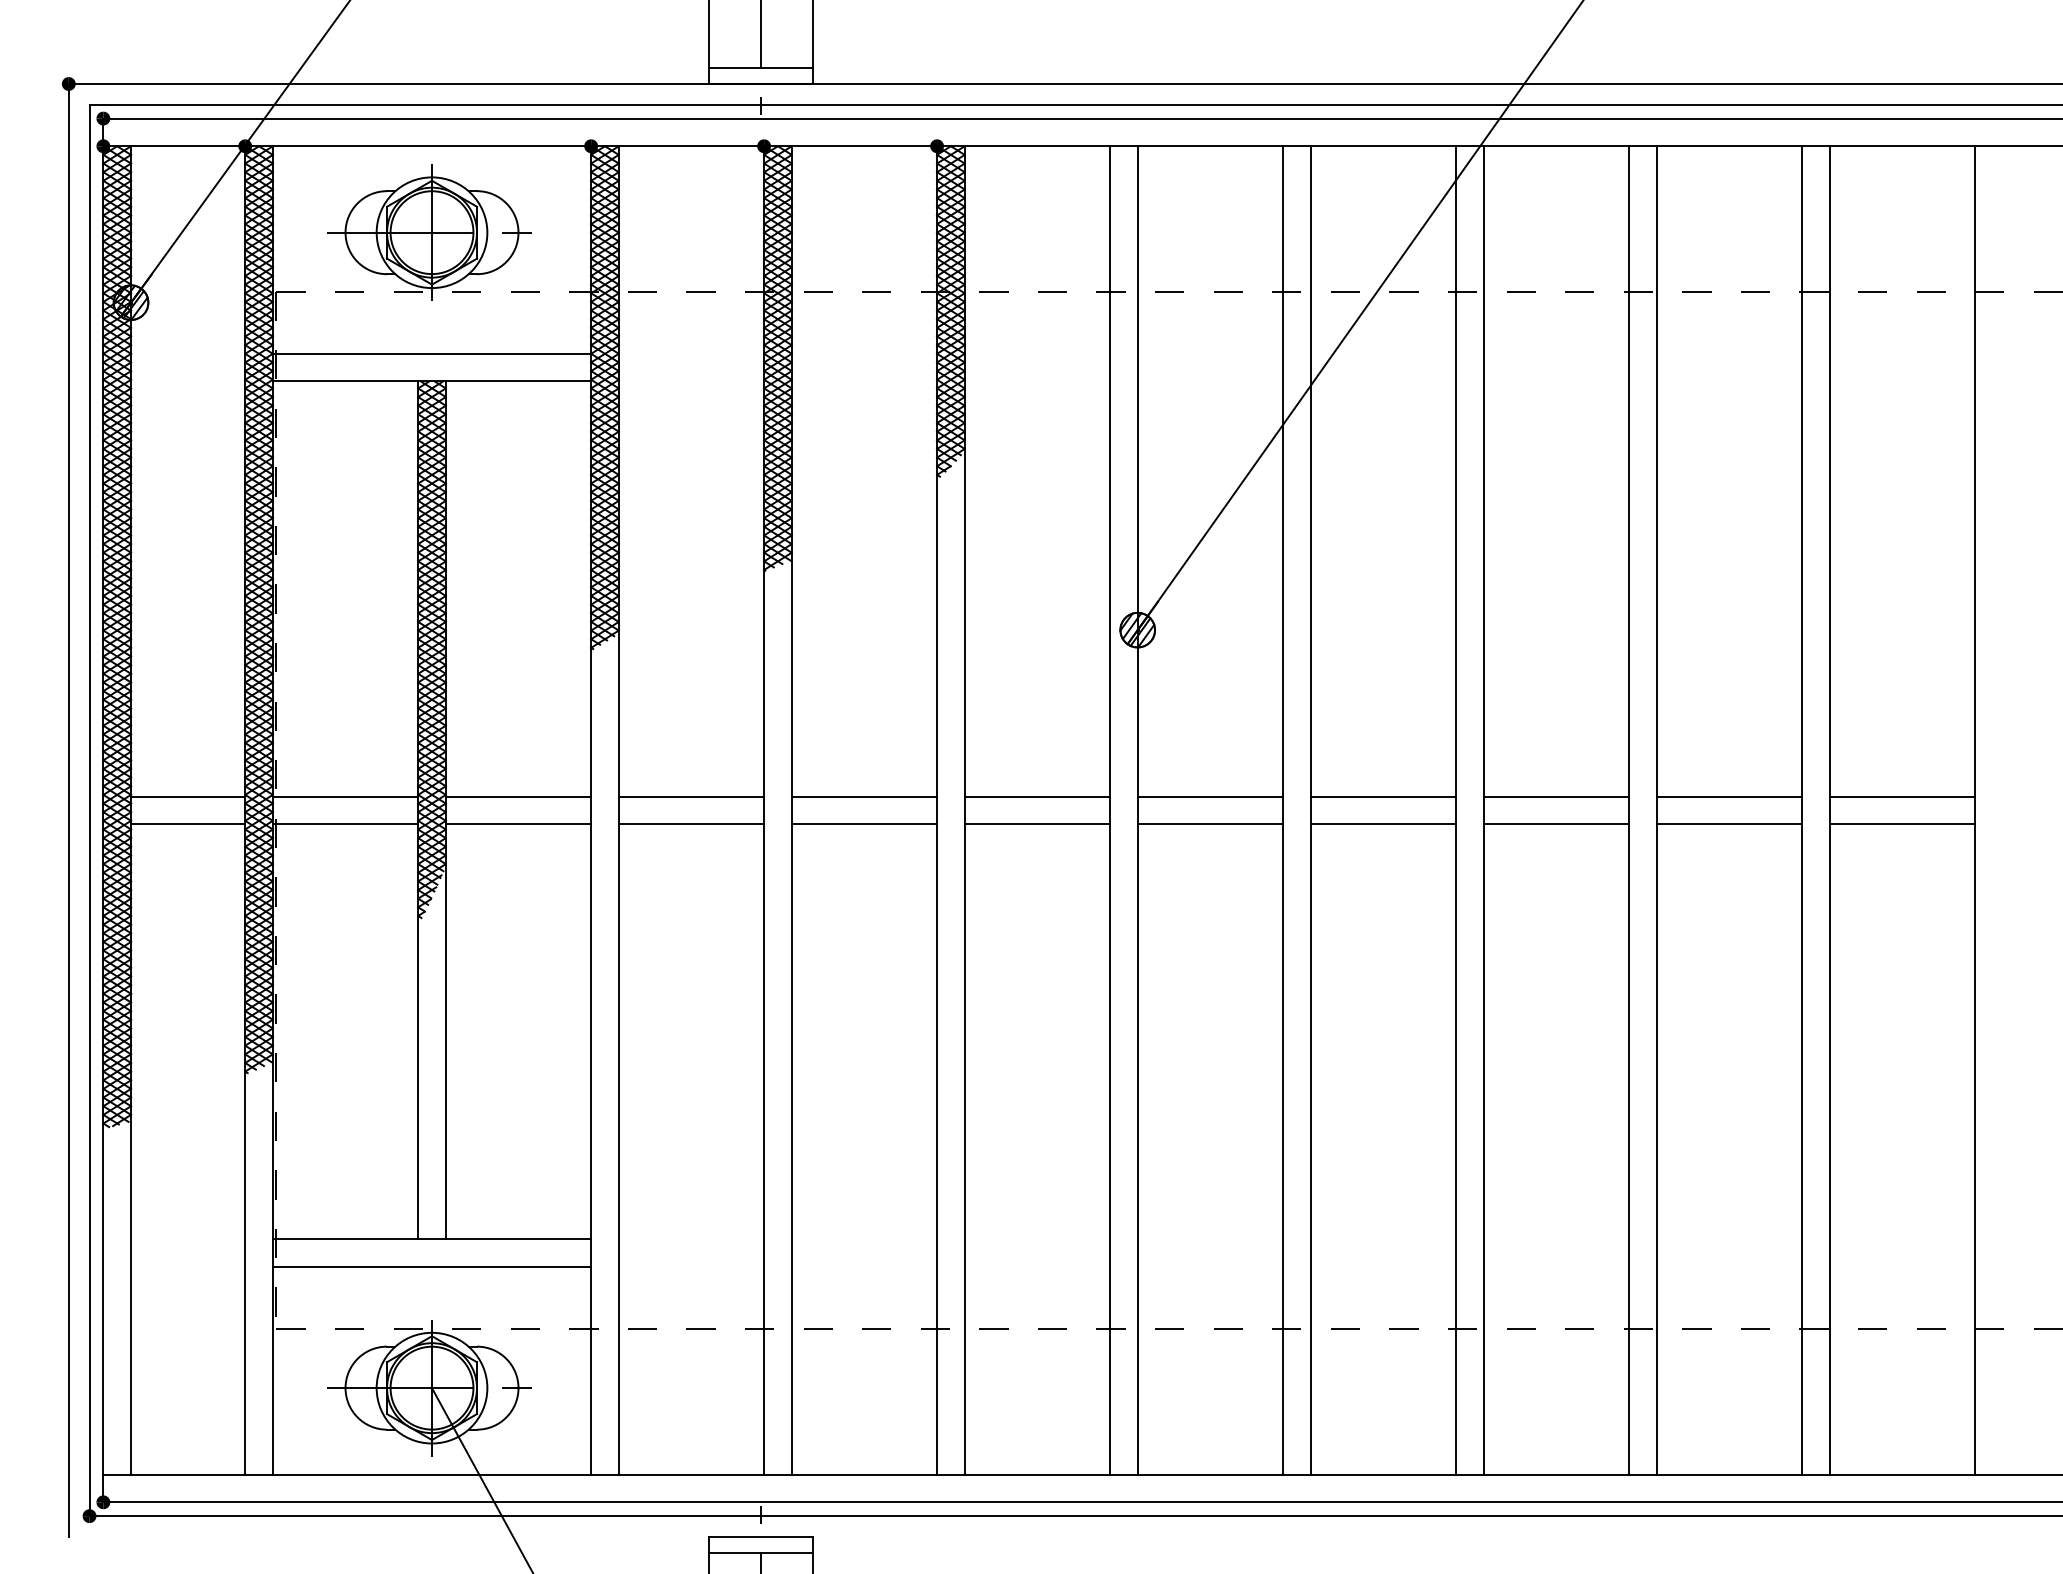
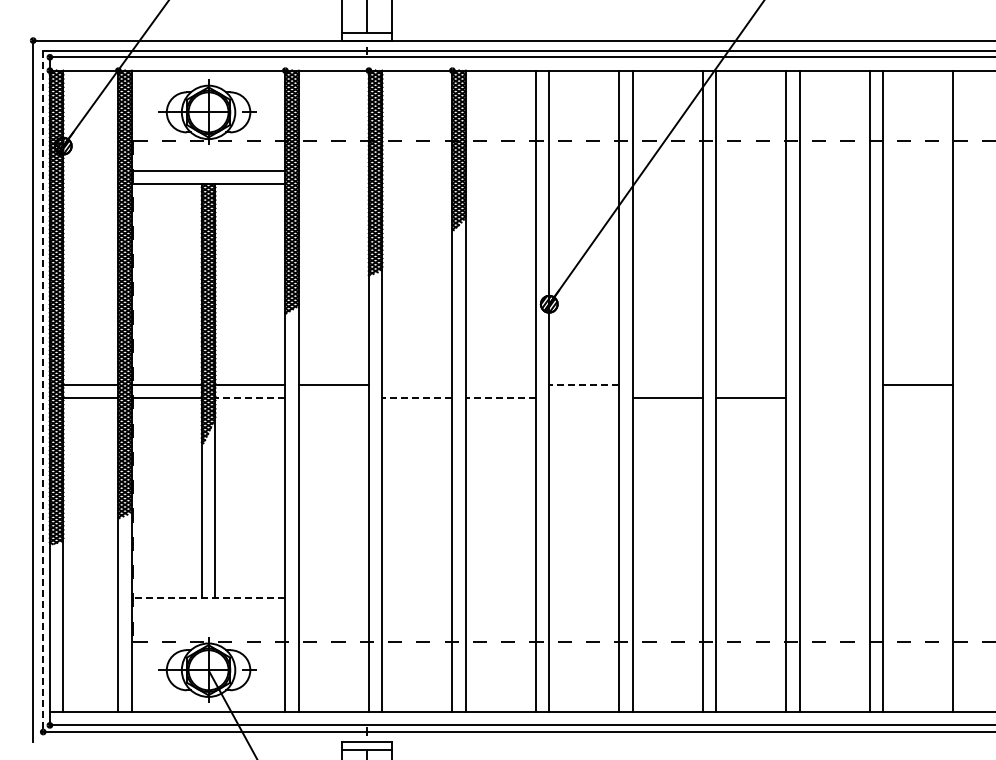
line: (864, 796) -> (417, 384), removed
line: (1036, 796) -> (500, 384), removed
line: (1208, 796) -> (583, 384), solid -> dashed
line: (1382, 796) -> (667, 384), removed
line: (1556, 796) -> (751, 384), removed
line: (1728, 796) -> (834, 384), removed
line: (90, 810) -> (43, 391), solid -> dashed
line: (516, 825) -> (249, 398), solid -> dashed
line: (690, 825) -> (333, 398), removed
line: (862, 825) -> (416, 398), solid -> dashed
line: (1036, 825) -> (500, 398), solid -> dashed
line: (1210, 825) -> (584, 398), removed
line: (1728, 825) -> (834, 398), removed
line: (1902, 825) -> (918, 398), removed
line: (431, 1239) -> (208, 598), solid -> dashed
line: (431, 1266) -> (208, 611), removed

